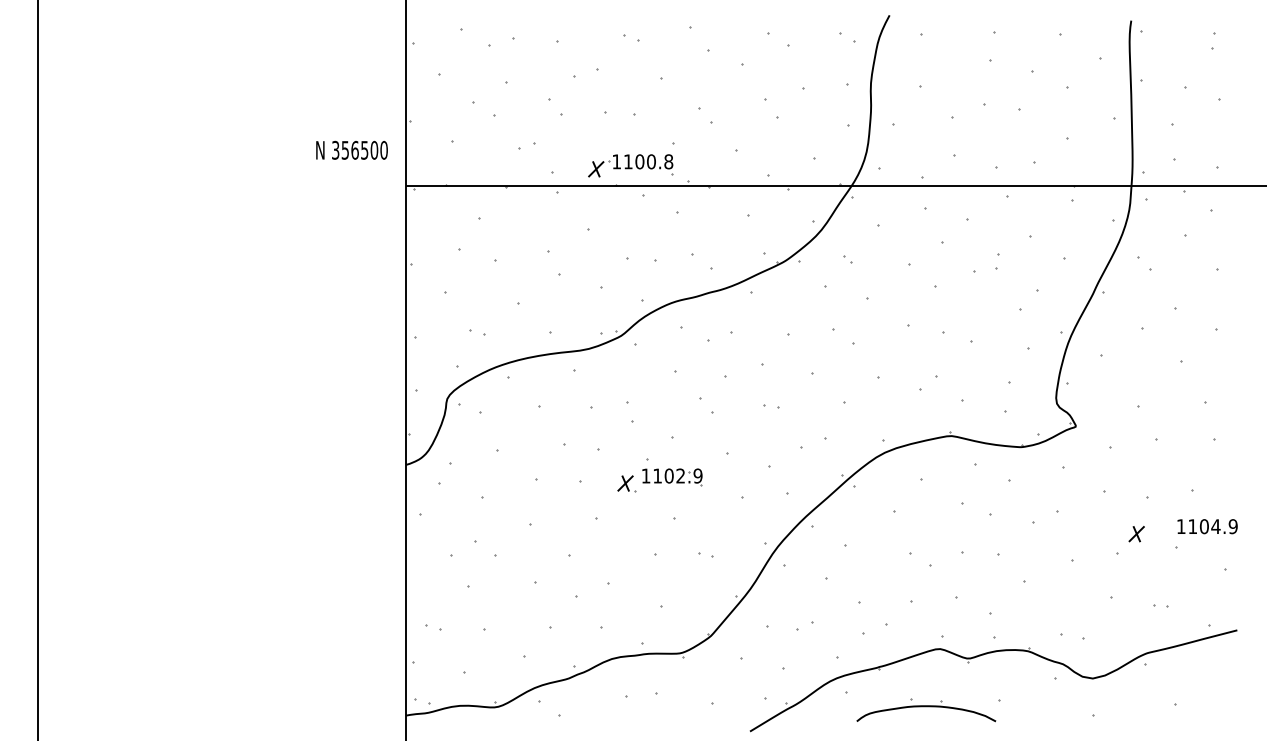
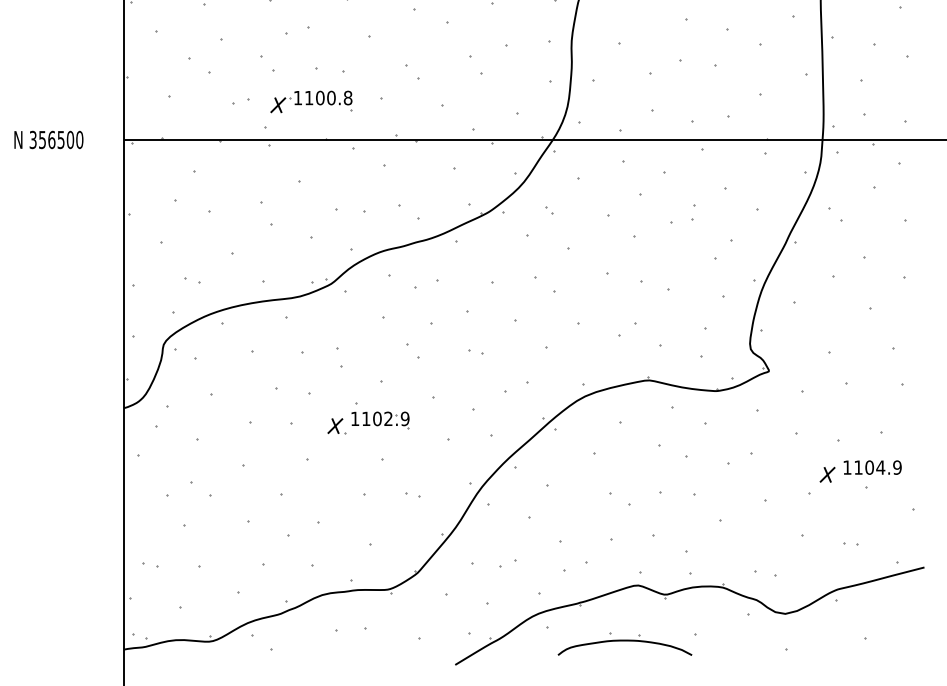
text: (351, 149) -> (48, 139), moved
part: (630, 165) -> (311, 101), moved
text: (1207, 526) -> (872, 467), moved

